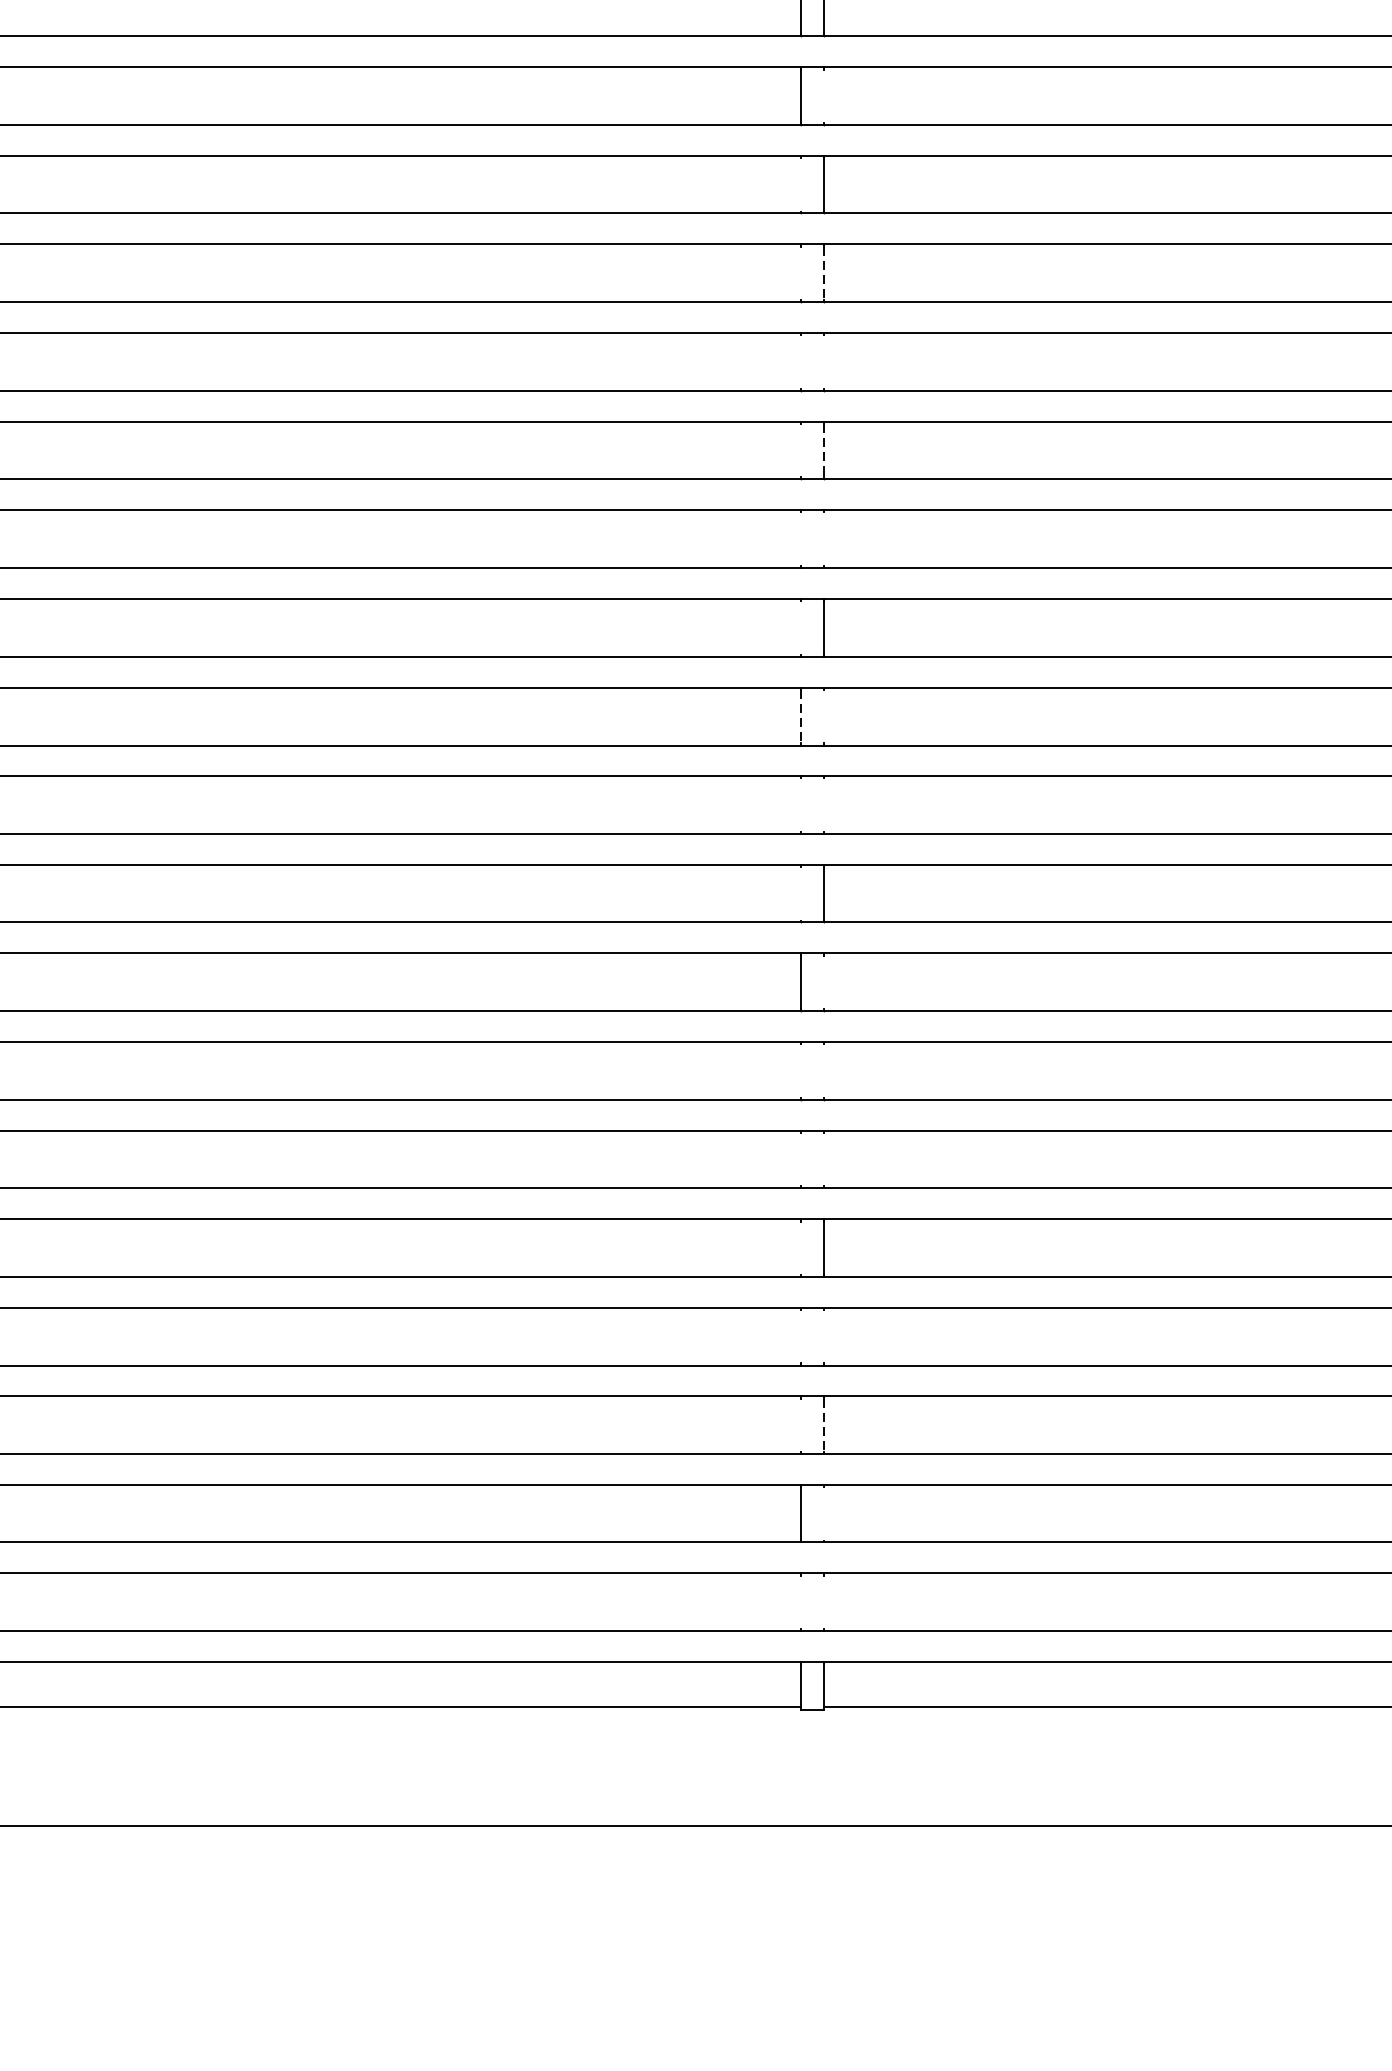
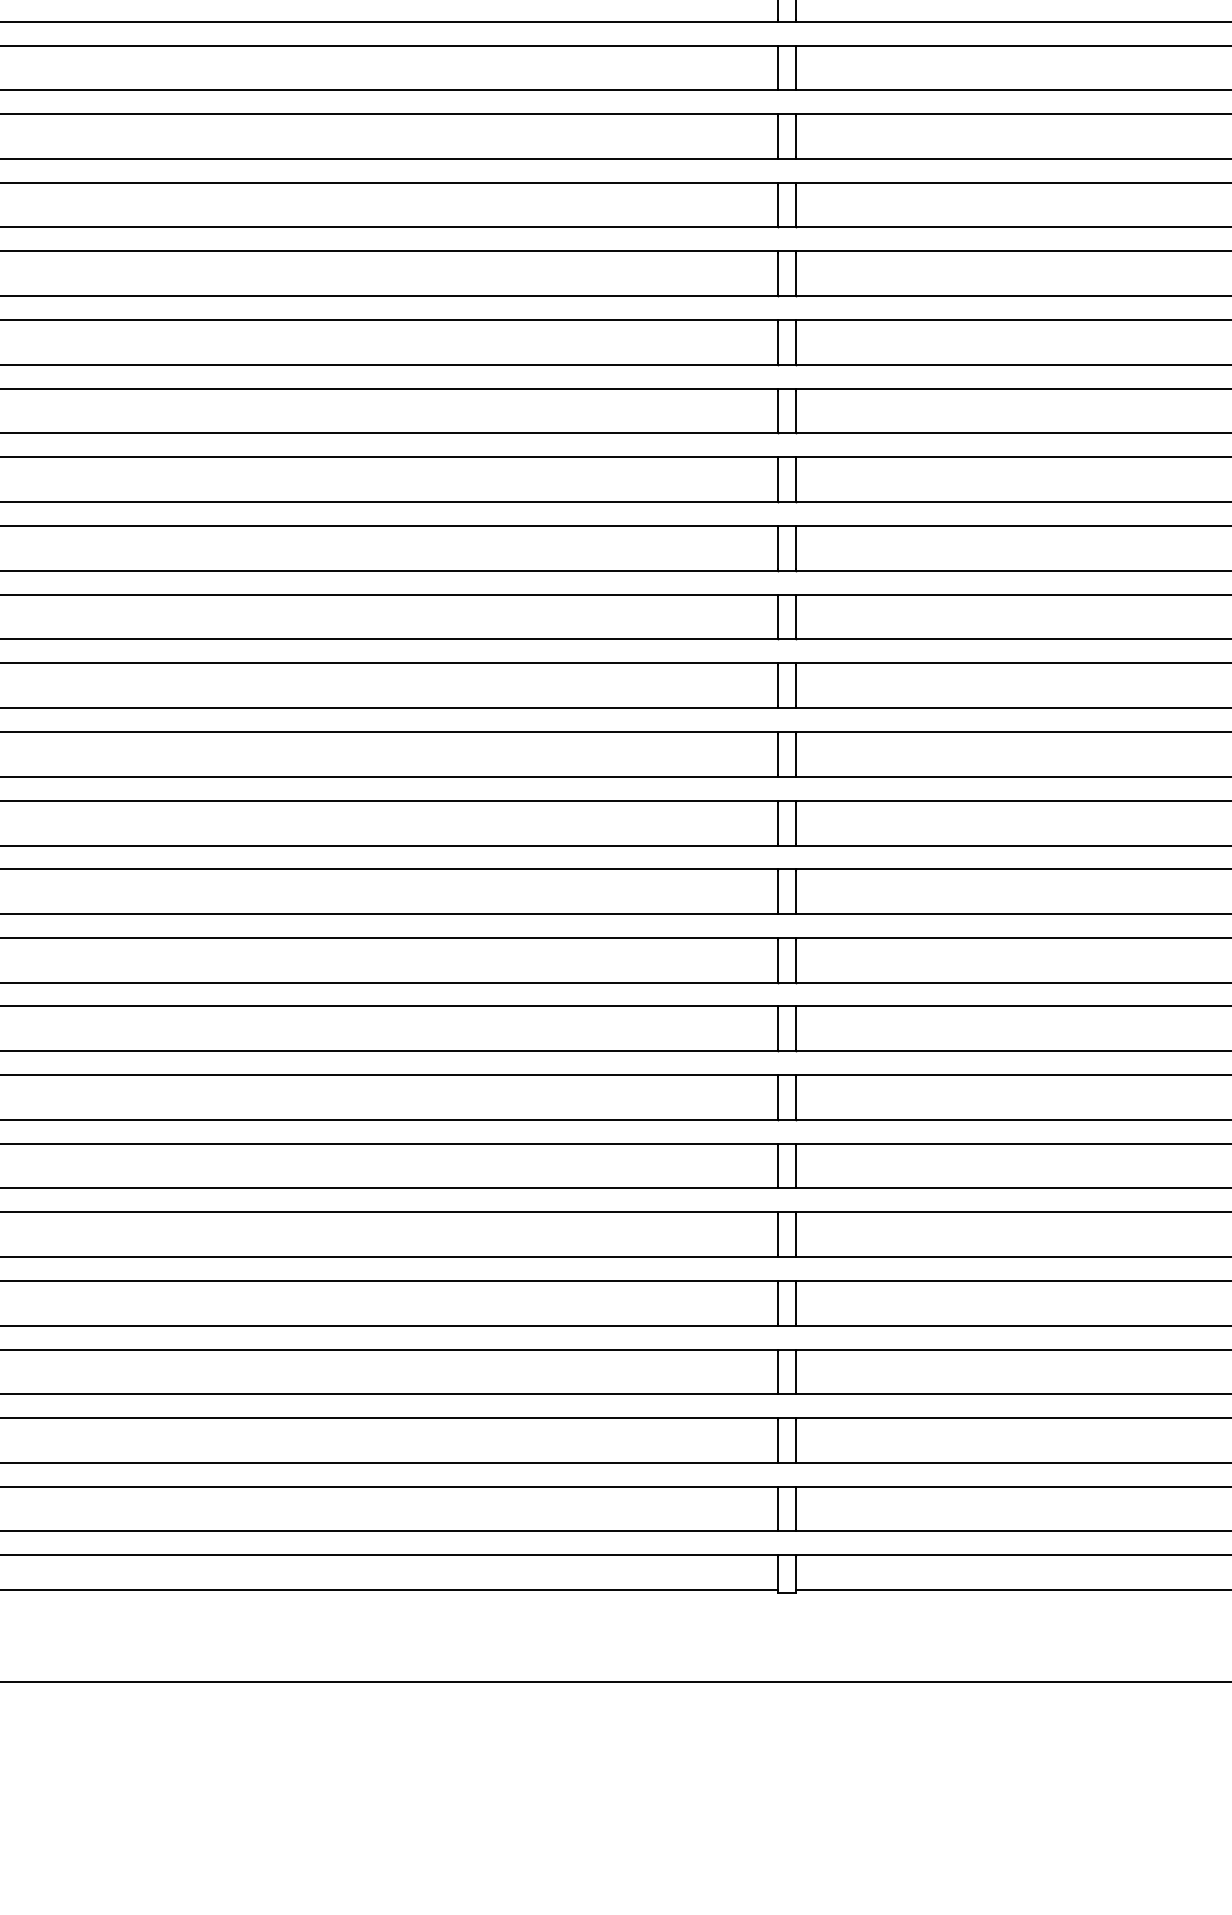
line: (823, 96) -> (795, 342), added
line: (800, 183) -> (777, 410), added
line: (800, 273) -> (777, 479), added
line: (823, 273) -> (795, 479), dashed -> solid
line: (800, 362) -> (777, 548), added
line: (823, 362) -> (795, 548), added
line: (800, 449) -> (777, 616), added
line: (823, 451) -> (795, 617), dashed -> solid
line: (800, 538) -> (777, 685), added
line: (823, 538) -> (795, 685), added
line: (800, 628) -> (777, 754), added
line: (823, 715) -> (795, 822), added
line: (800, 717) -> (777, 823), dashed -> solid
line: (800, 804) -> (777, 891), added
line: (823, 804) -> (795, 891), added
line: (800, 894) -> (777, 960), added
line: (823, 981) -> (795, 1028), added
line: (800, 1070) -> (777, 1097), added
line: (823, 1070) -> (795, 1097), added
line: (800, 1158) -> (777, 1165), added
line: (823, 1158) -> (795, 1165), added
line: (800, 1247) -> (777, 1234), added
line: (800, 1335) -> (777, 1302), added
line: (823, 1335) -> (795, 1302), added
line: (800, 1424) -> (777, 1371), added
line: (823, 1425) -> (795, 1372), dashed -> solid
line: (823, 1513) -> (795, 1440), added
line: (800, 1601) -> (777, 1508), added
line: (823, 1601) -> (795, 1508), added

